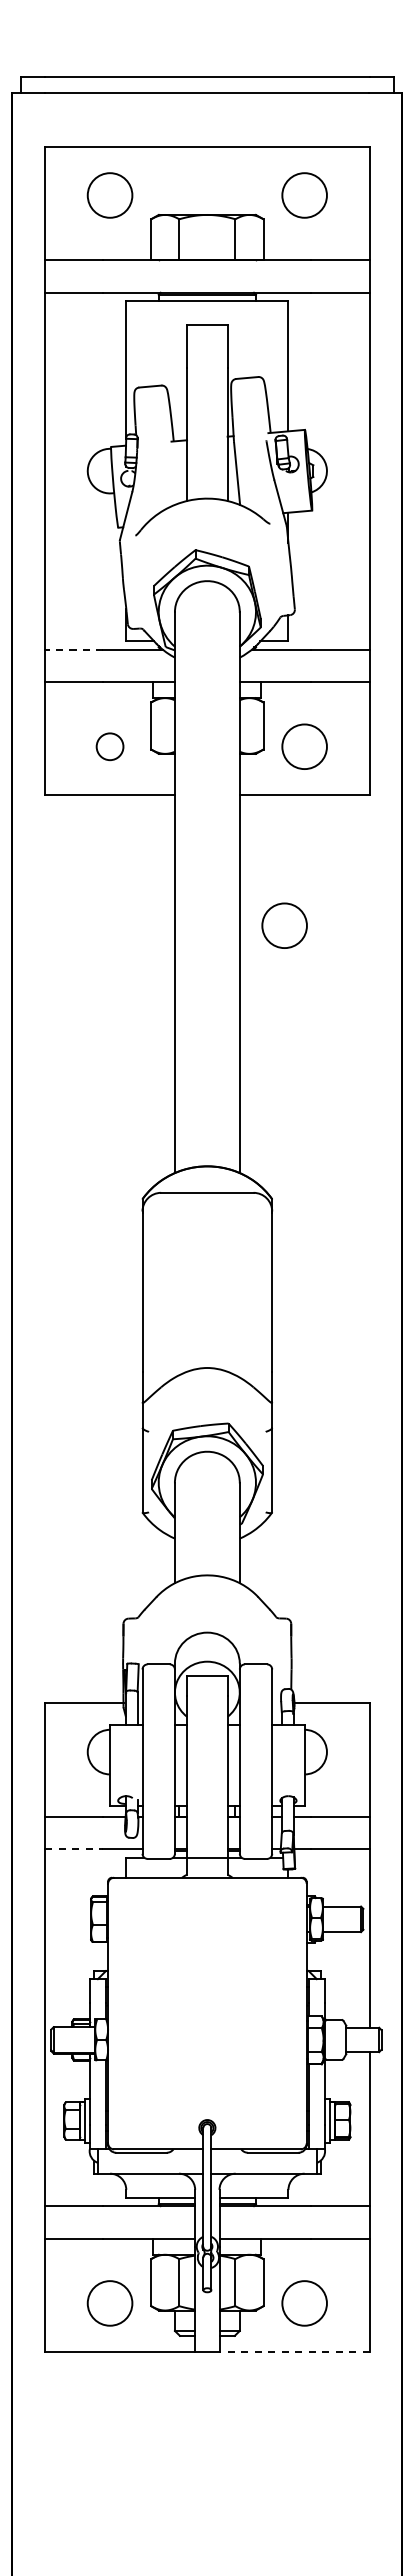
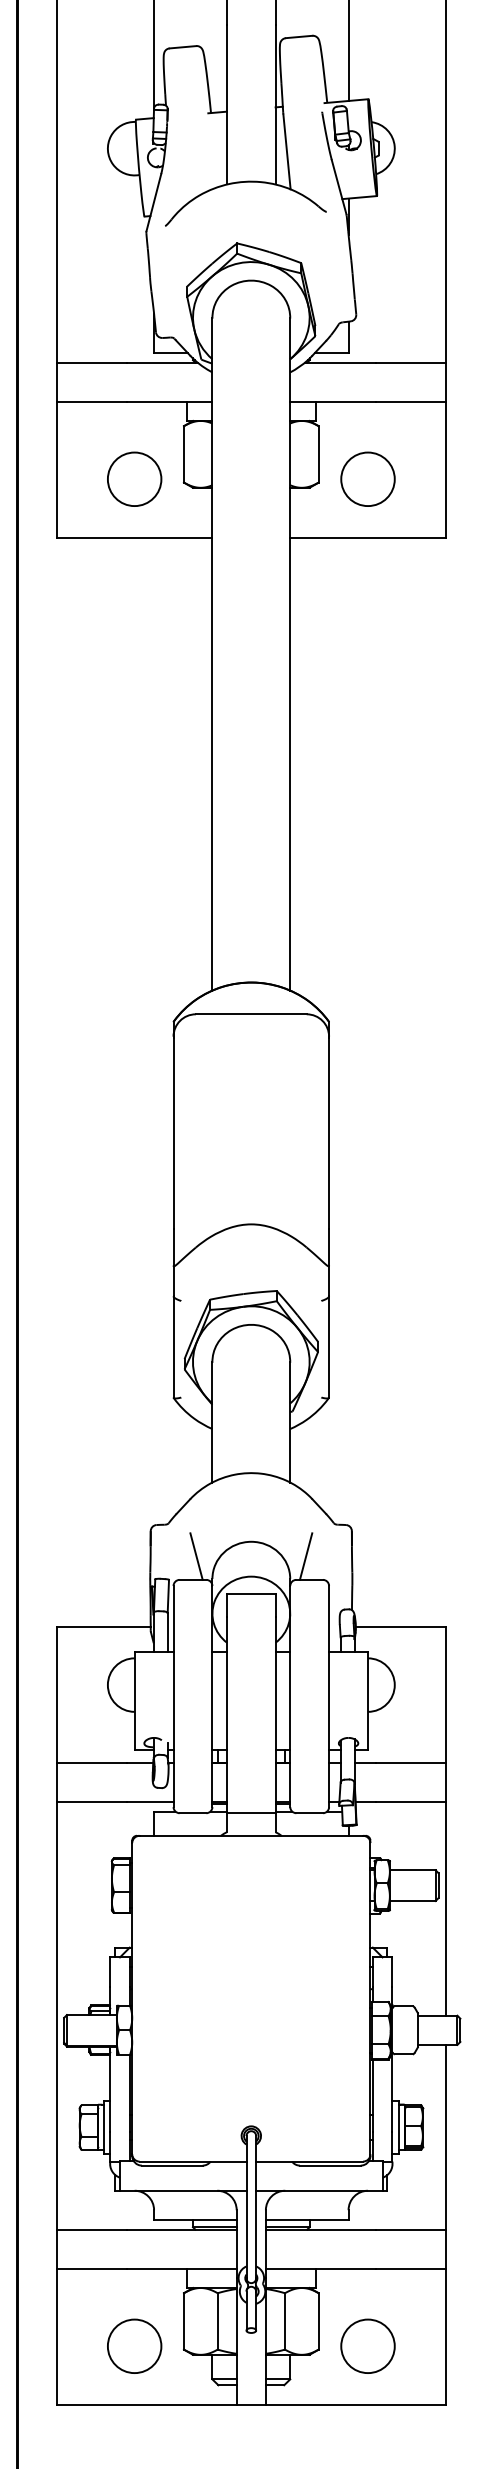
line: (73, 649) -> (90, 362), dashed -> solid
circle: (109, 746) -> (133, 478), size x1.67
circle: (284, 925) -> (343, 693), removed
line: (161, 1644) -> (196, 1556), added
line: (252, 1644) -> (305, 1556), added
line: (74, 1849) -> (91, 1801), dashed -> solid
line: (294, 2352) -> (355, 2405), dashed -> solid

